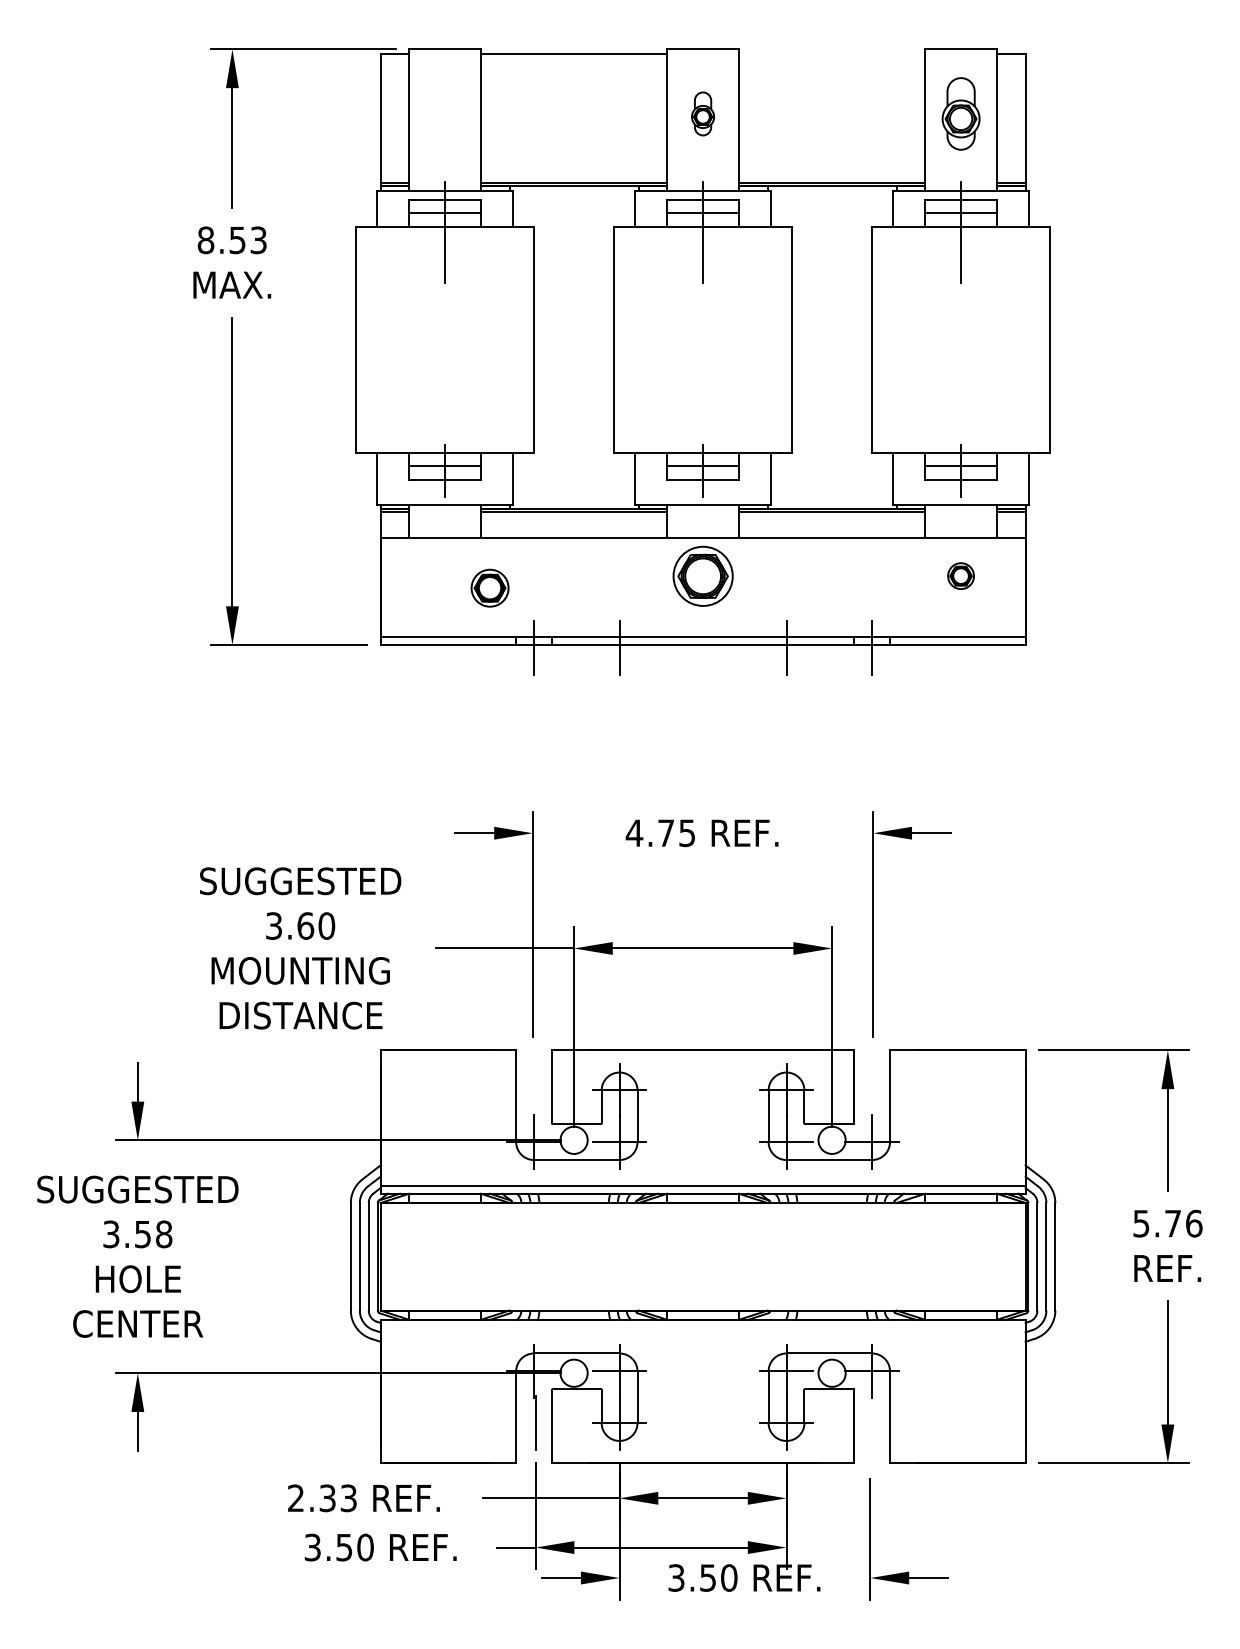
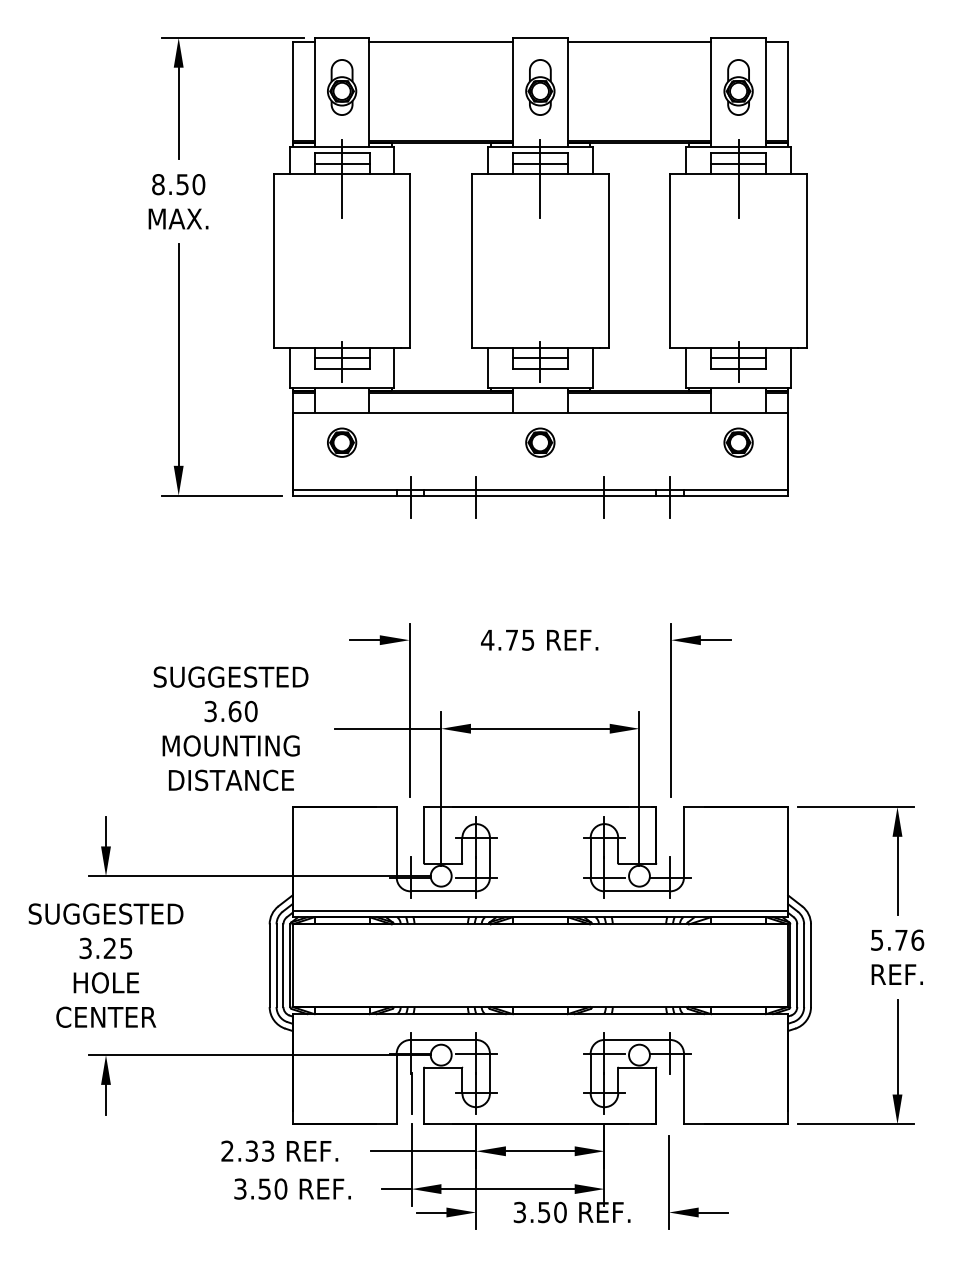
line: (831, 54) -> (639, 41), added
part: (444, 113) -> (341, 87), added
part: (702, 113) -> (539, 87), size x1.67
text: (258, 240) -> (198, 184), 8.53 -> 8.50
part: (702, 575) -> (539, 442), size x0.62
part: (960, 575) -> (738, 442), size x1.43
part: (489, 587) -> (341, 442), moved
text: (153, 1234) -> (118, 948), 3.58 -> 3.25

